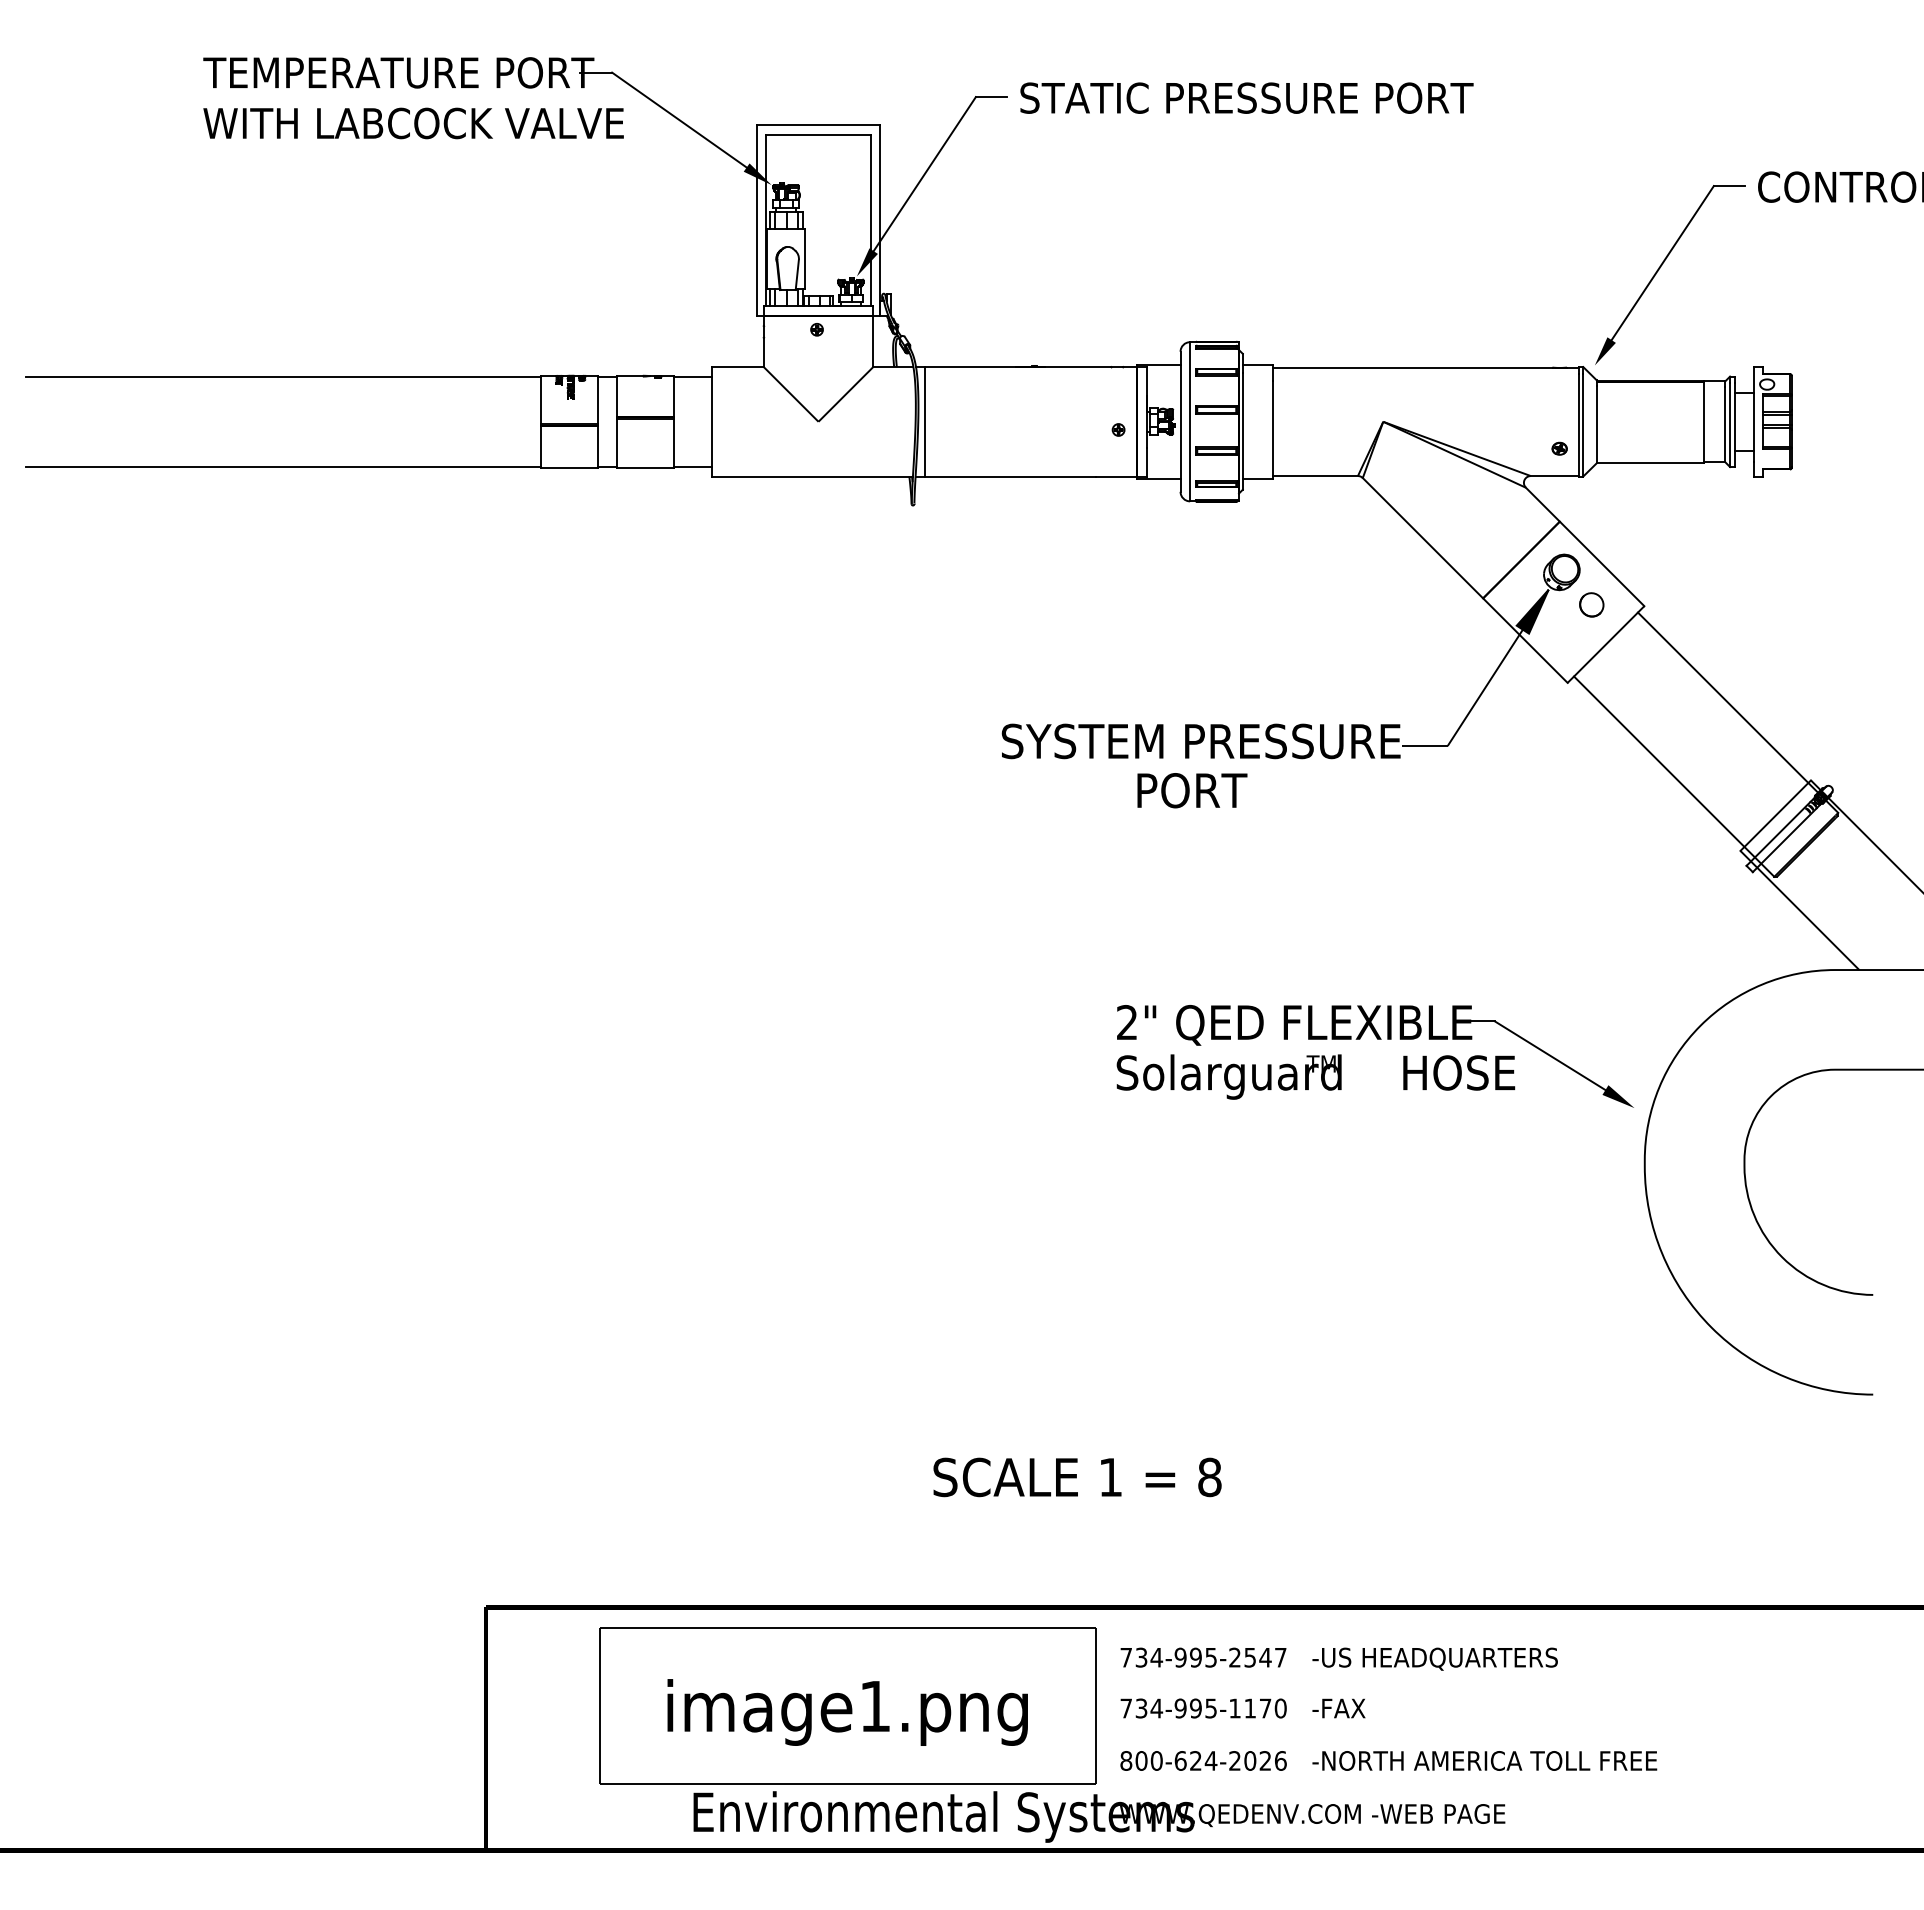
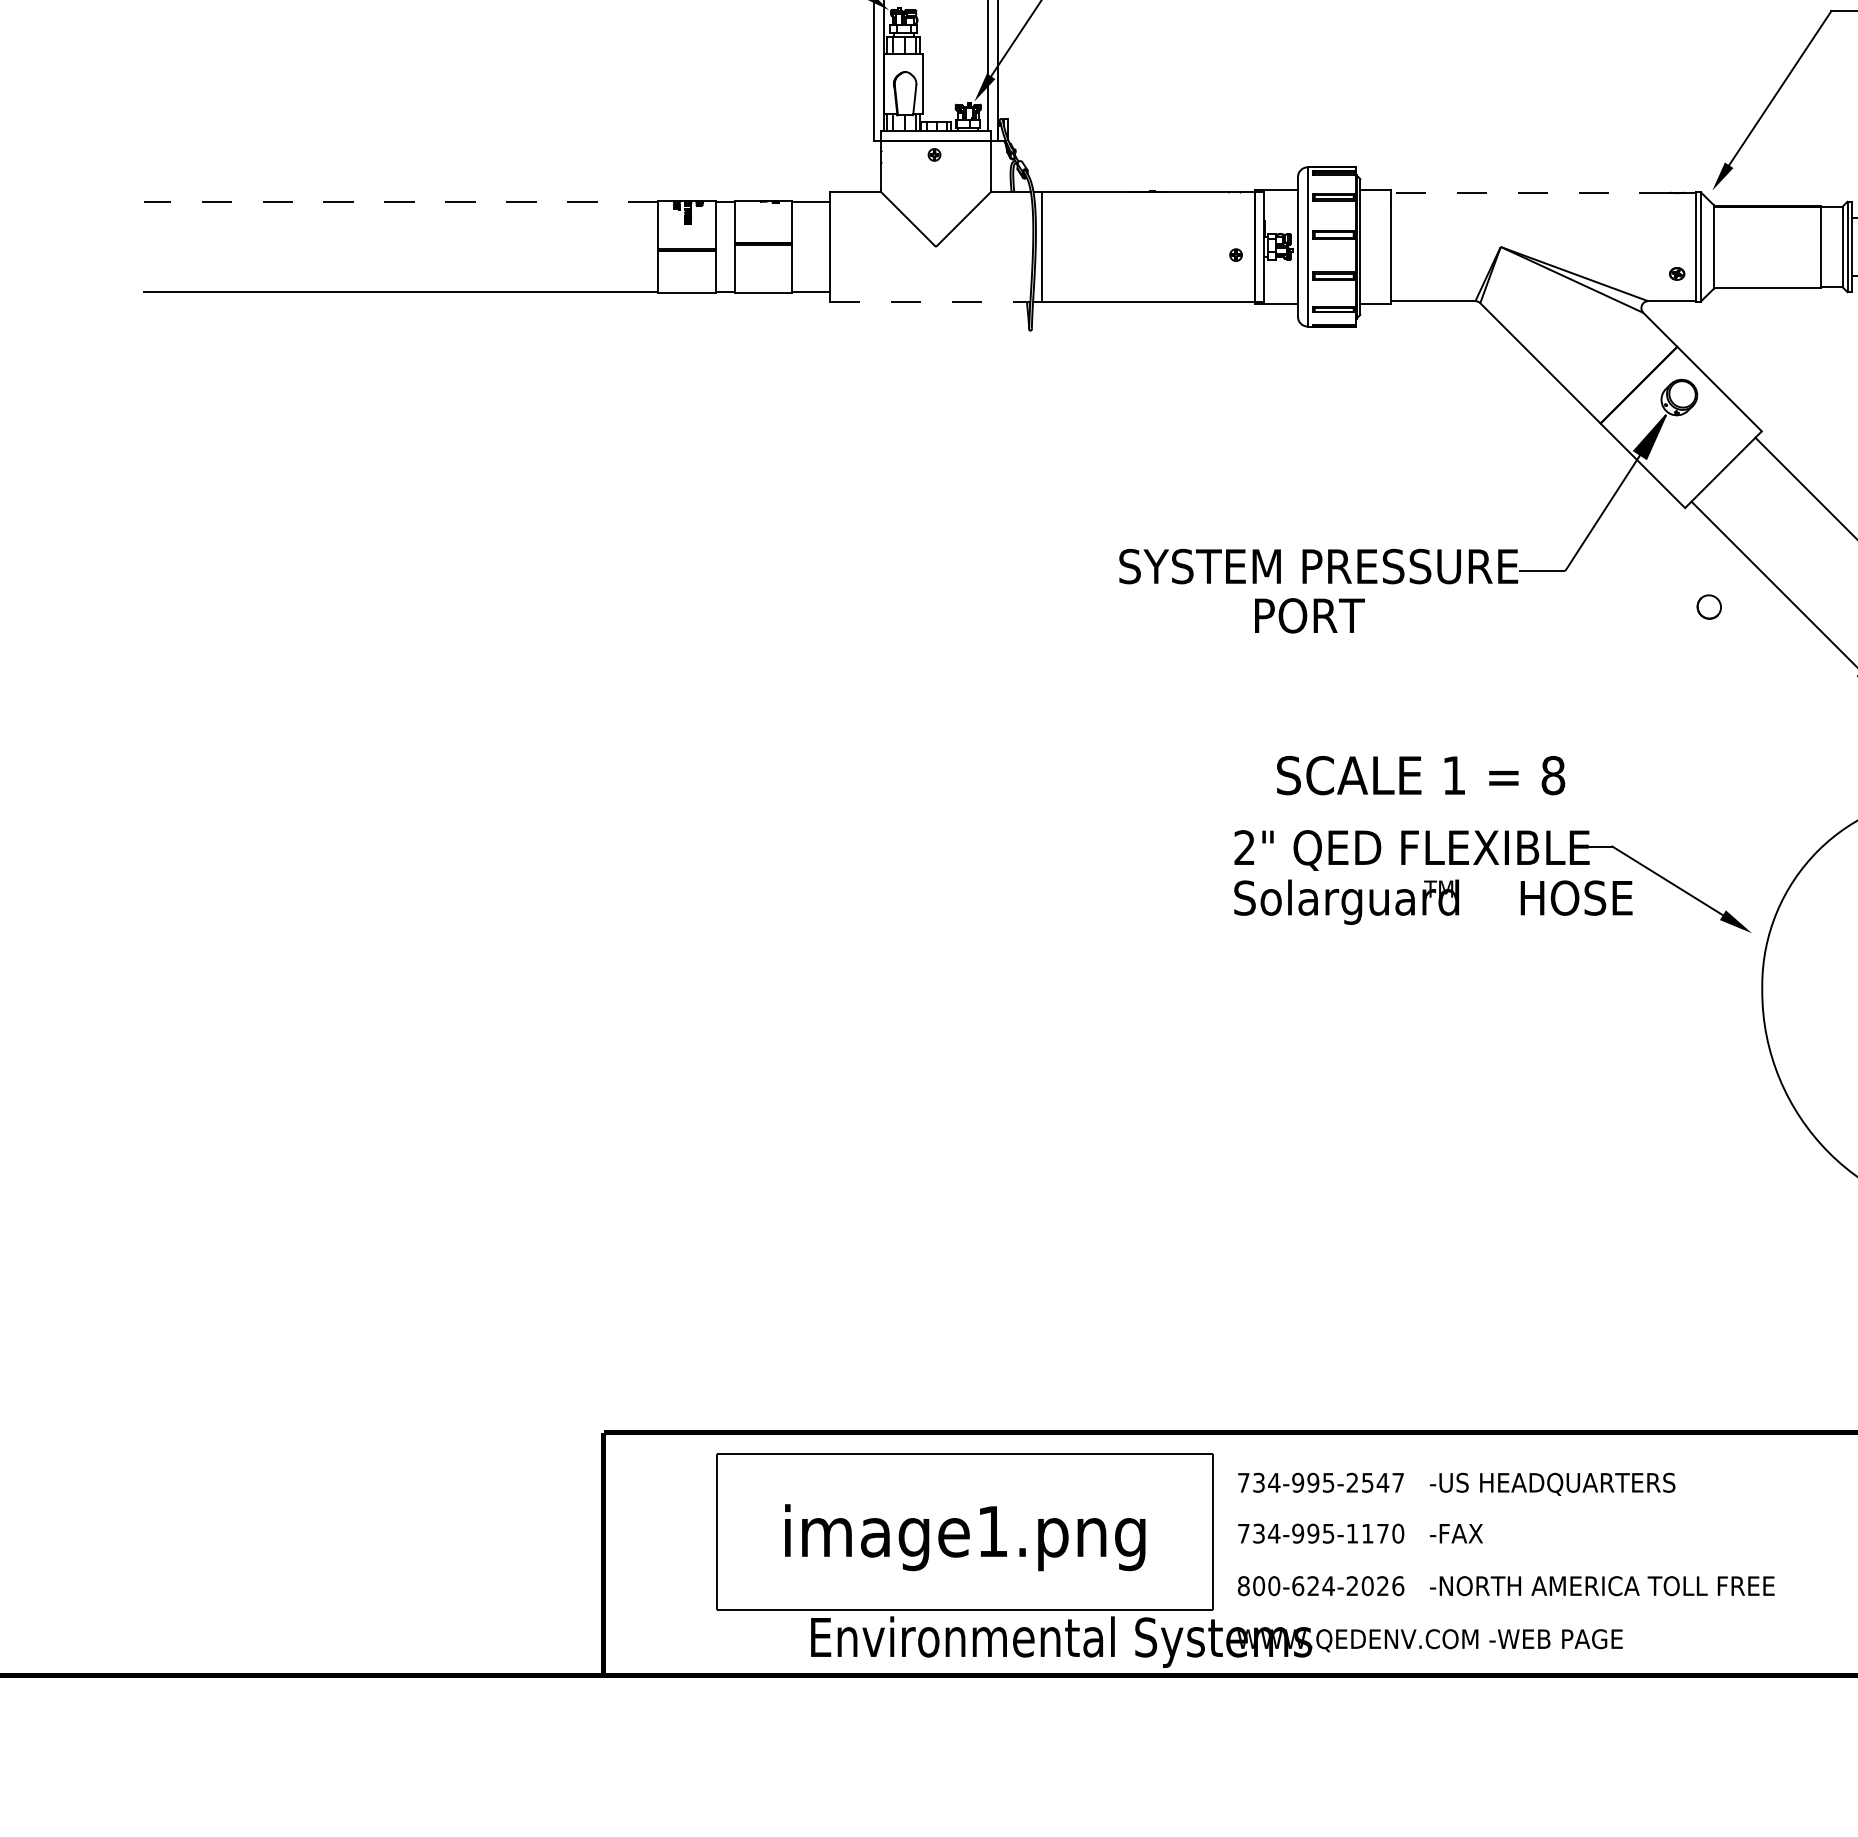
line: (1412, 367) -> (1529, 192), solid -> dashed
line: (283, 376) -> (400, 201), solid -> dashed
line: (813, 476) -> (930, 301), solid -> dashed
part: (1591, 604) -> (1708, 606), moved
text: (1077, 1477) -> (1420, 775), moved

